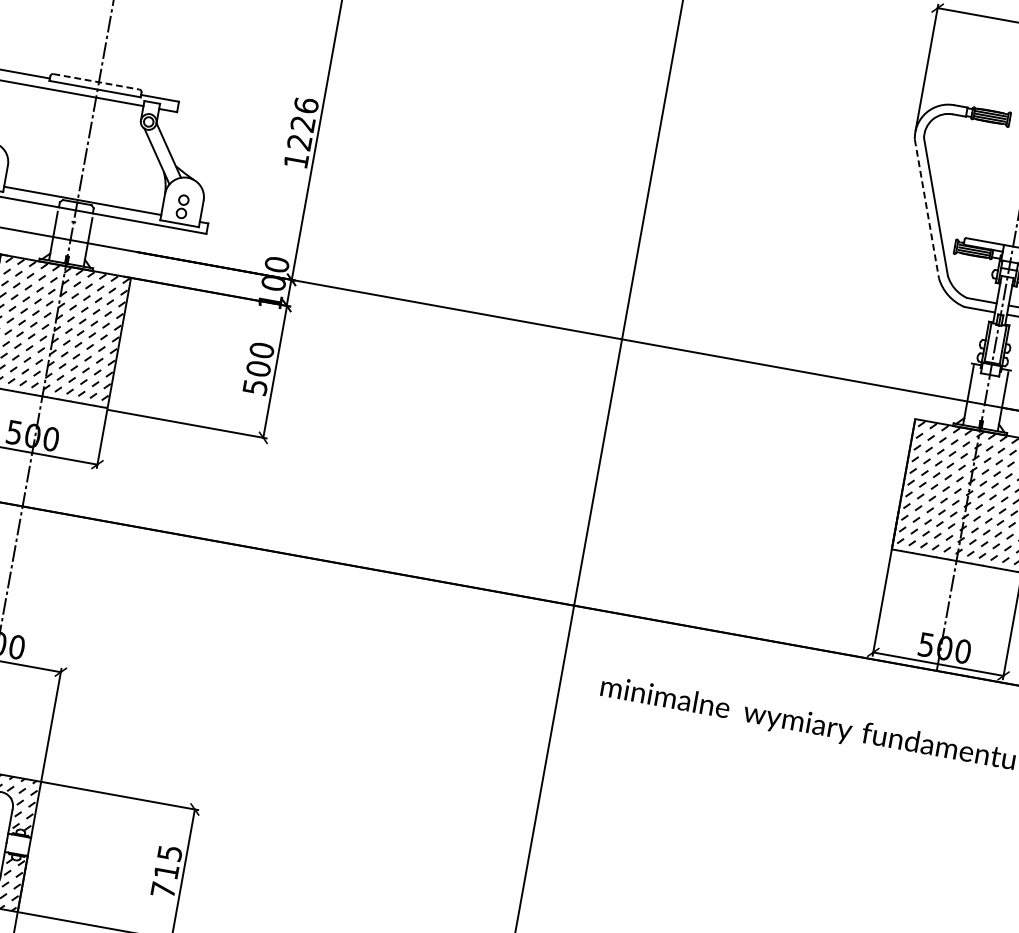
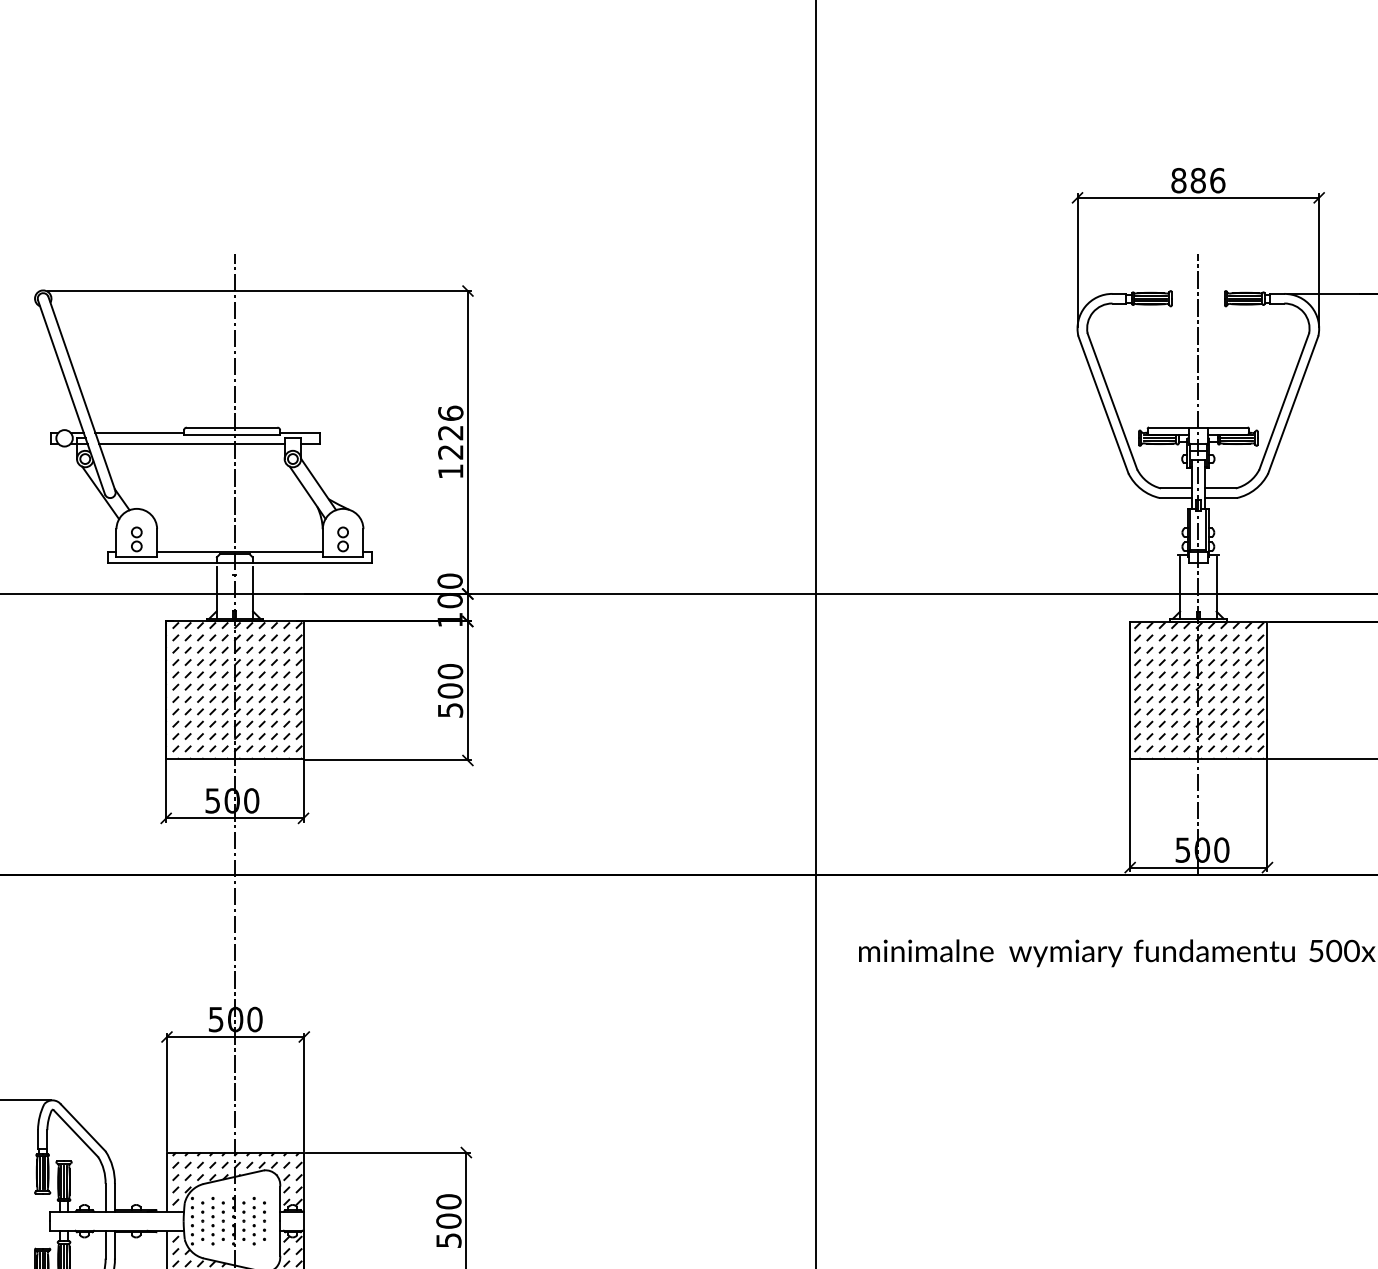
line: (96, 81) -> (232, 427), dashed -> solid
line: (927, 208) -> (1103, 404), dashed -> solid
text: (166, 870) -> (448, 1220), 715 -> 500

